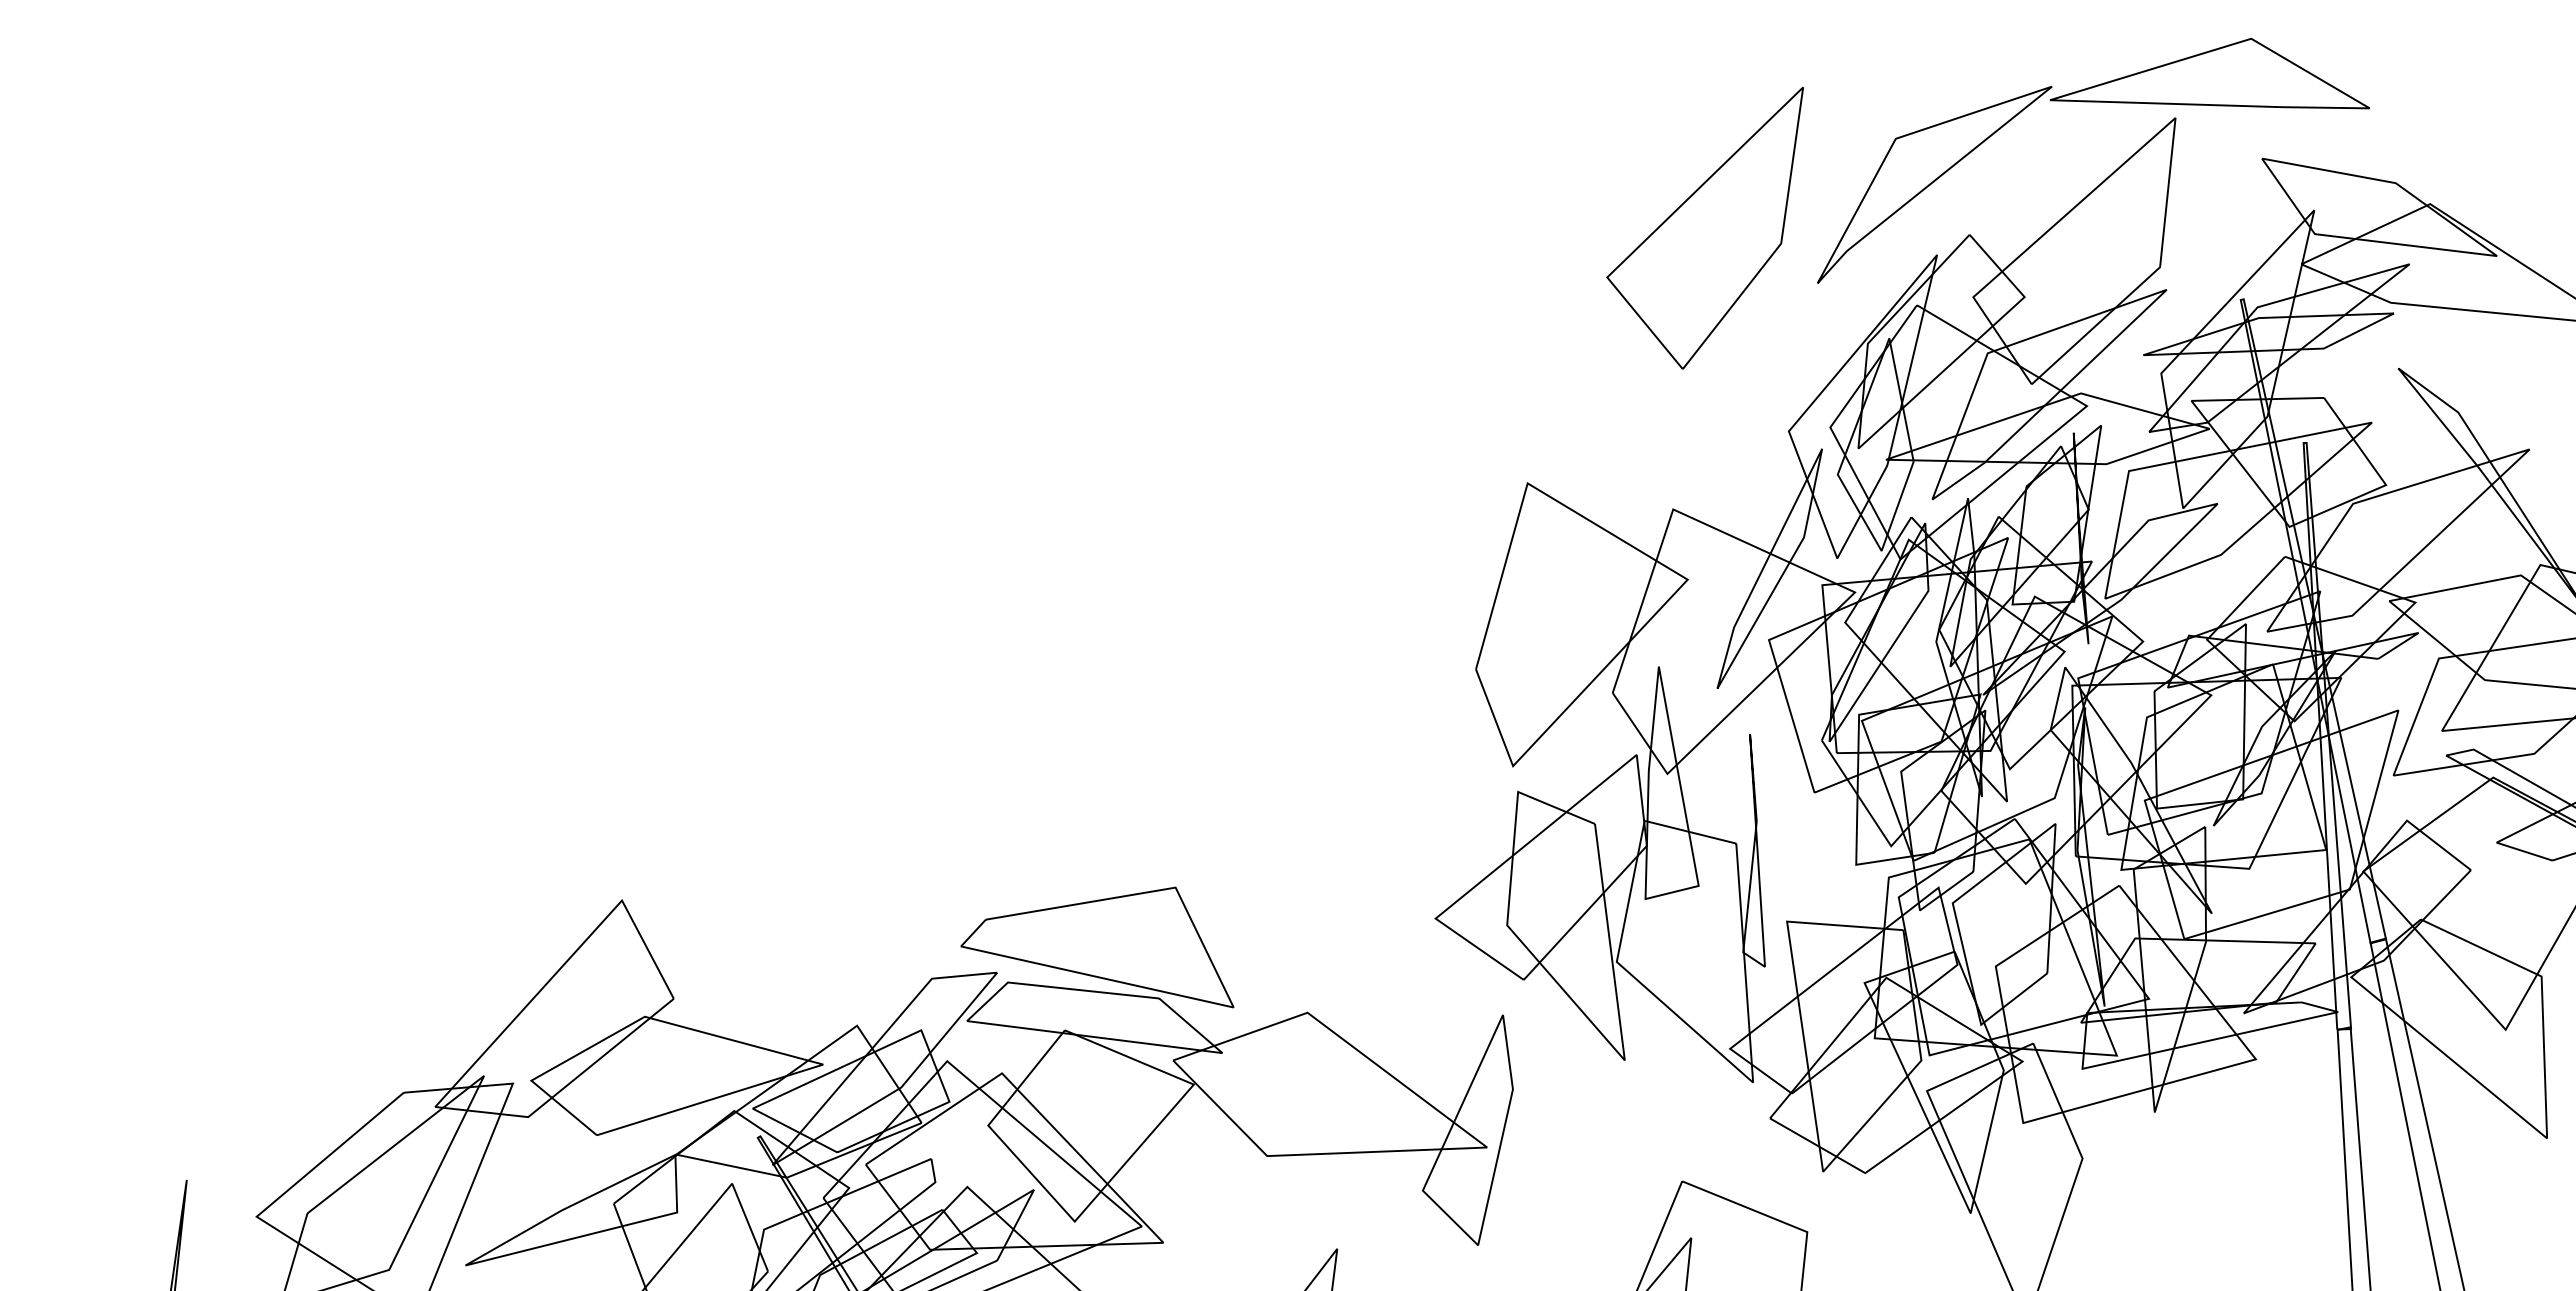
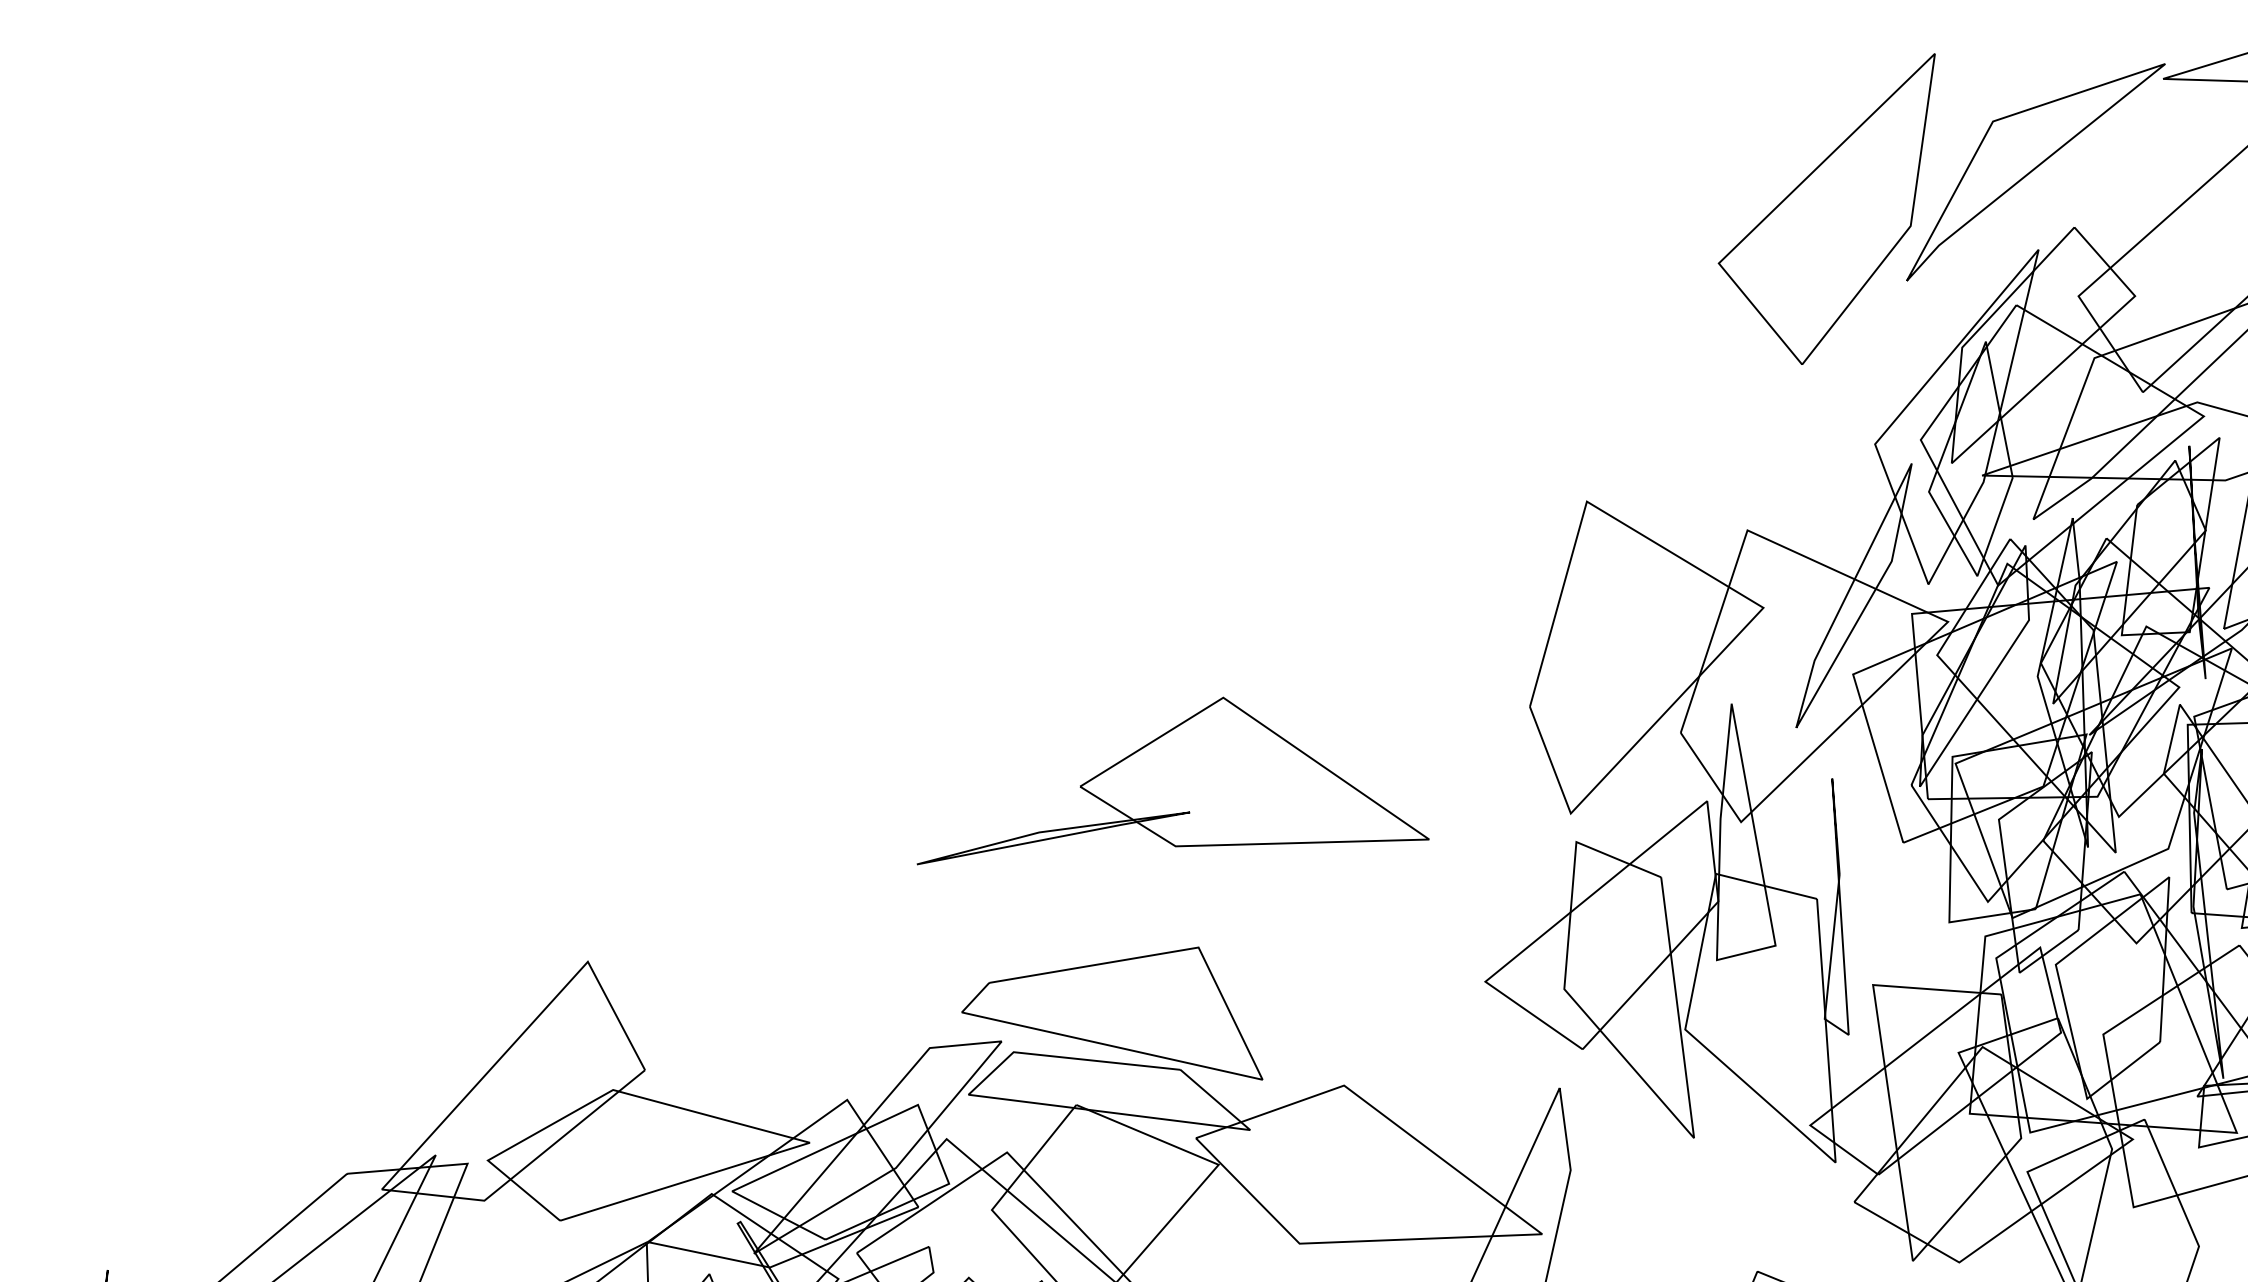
part: (1704, 227) -> (1826, 208), moved
part: (1152, 736) -> (1173, 780), added

